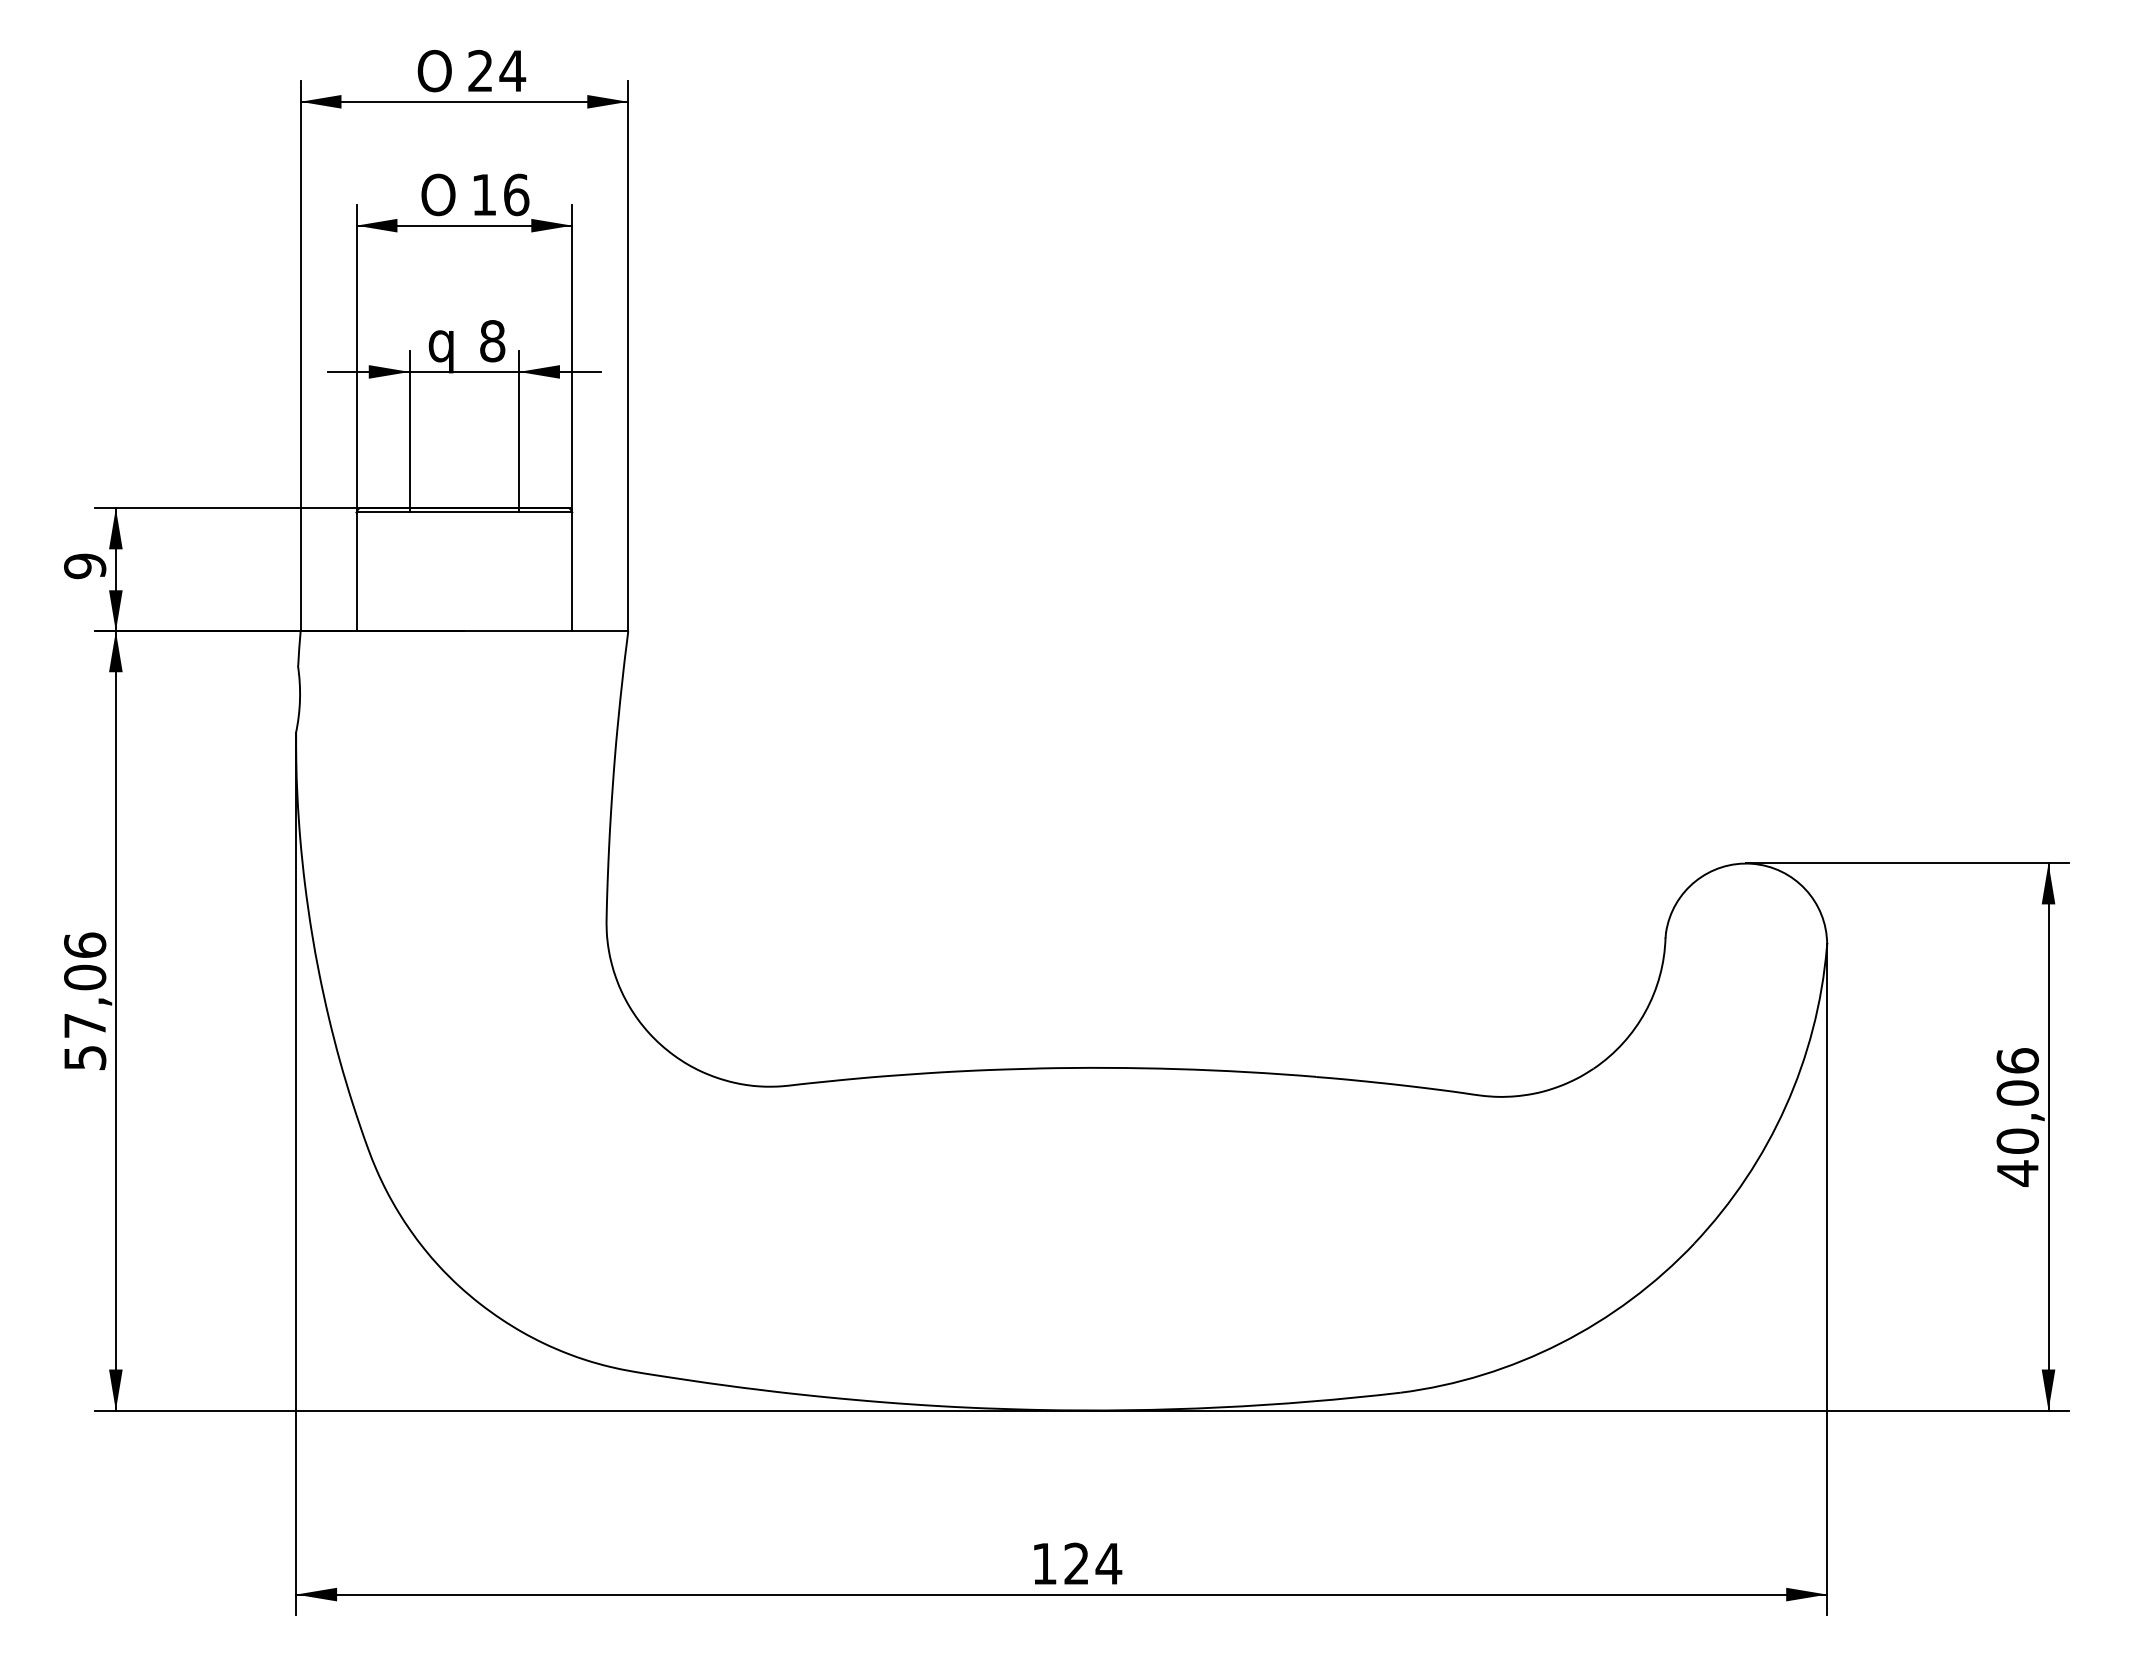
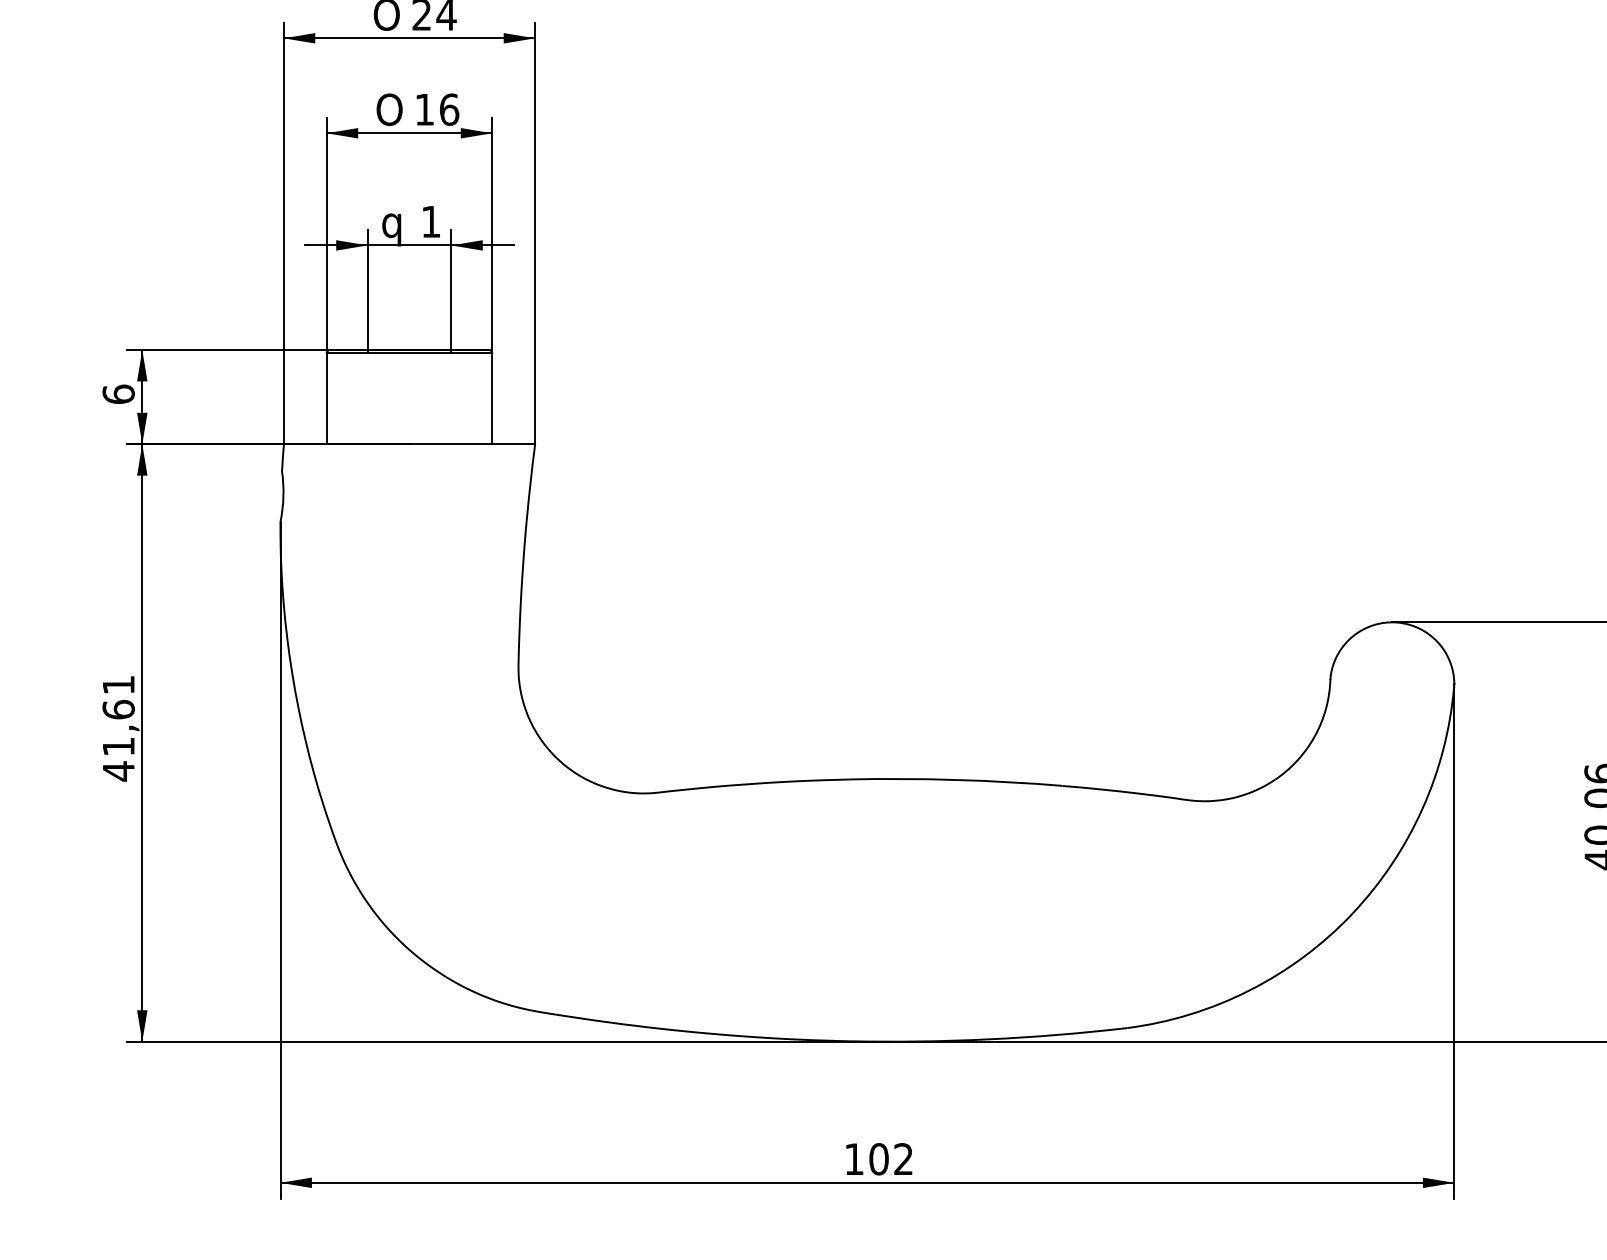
text: (492, 341) -> (431, 222), 8 -> 1
text: (85, 566) -> (119, 394), 9 -> 6
text: (85, 1001) -> (119, 728), 57,06 -> 41,61
text: (1093, 1563) -> (891, 1158), 124 -> 102

